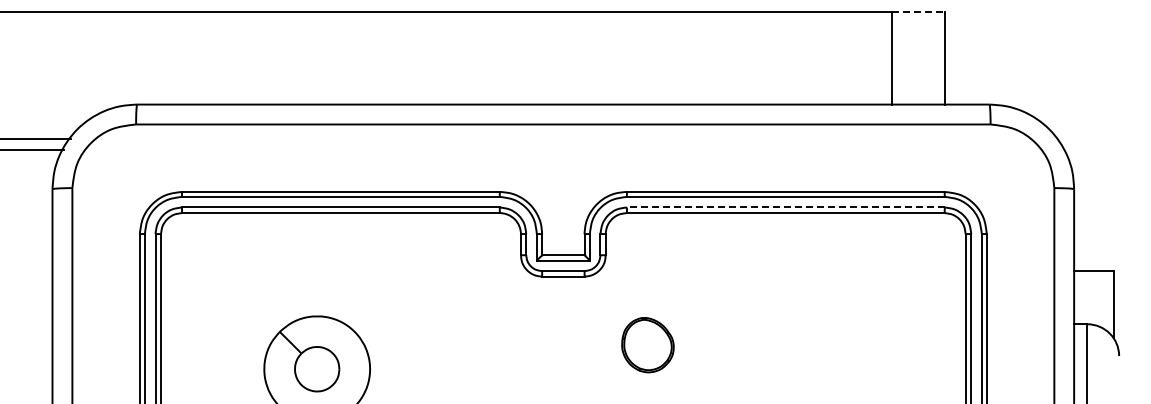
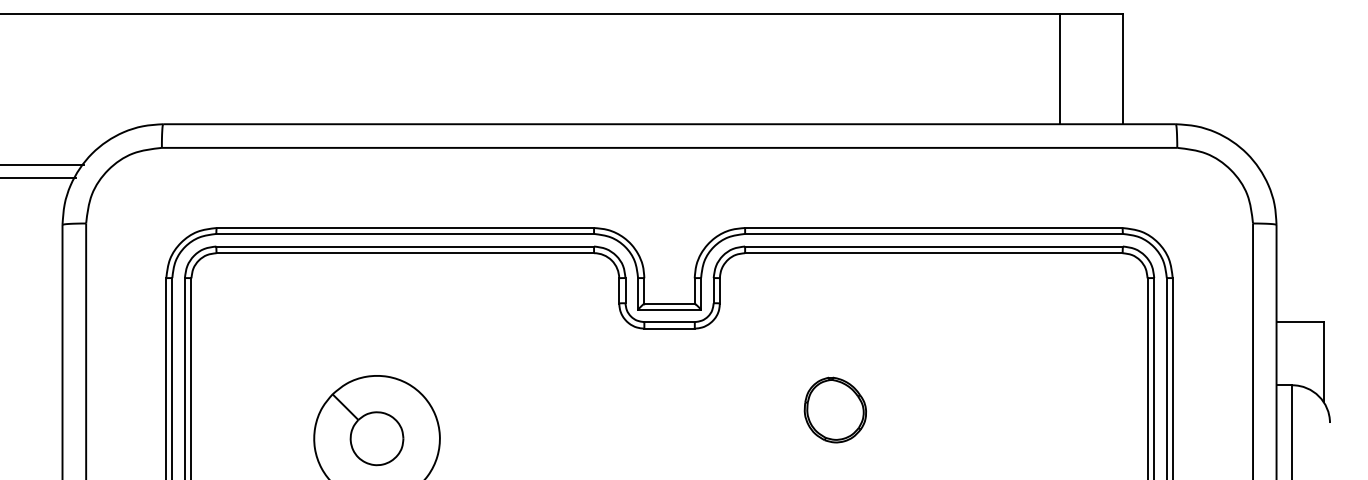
line: (918, 11) -> (1091, 13), dashed -> solid
line: (785, 207) -> (933, 246), dashed -> solid
part: (647, 345) -> (834, 410), moved

